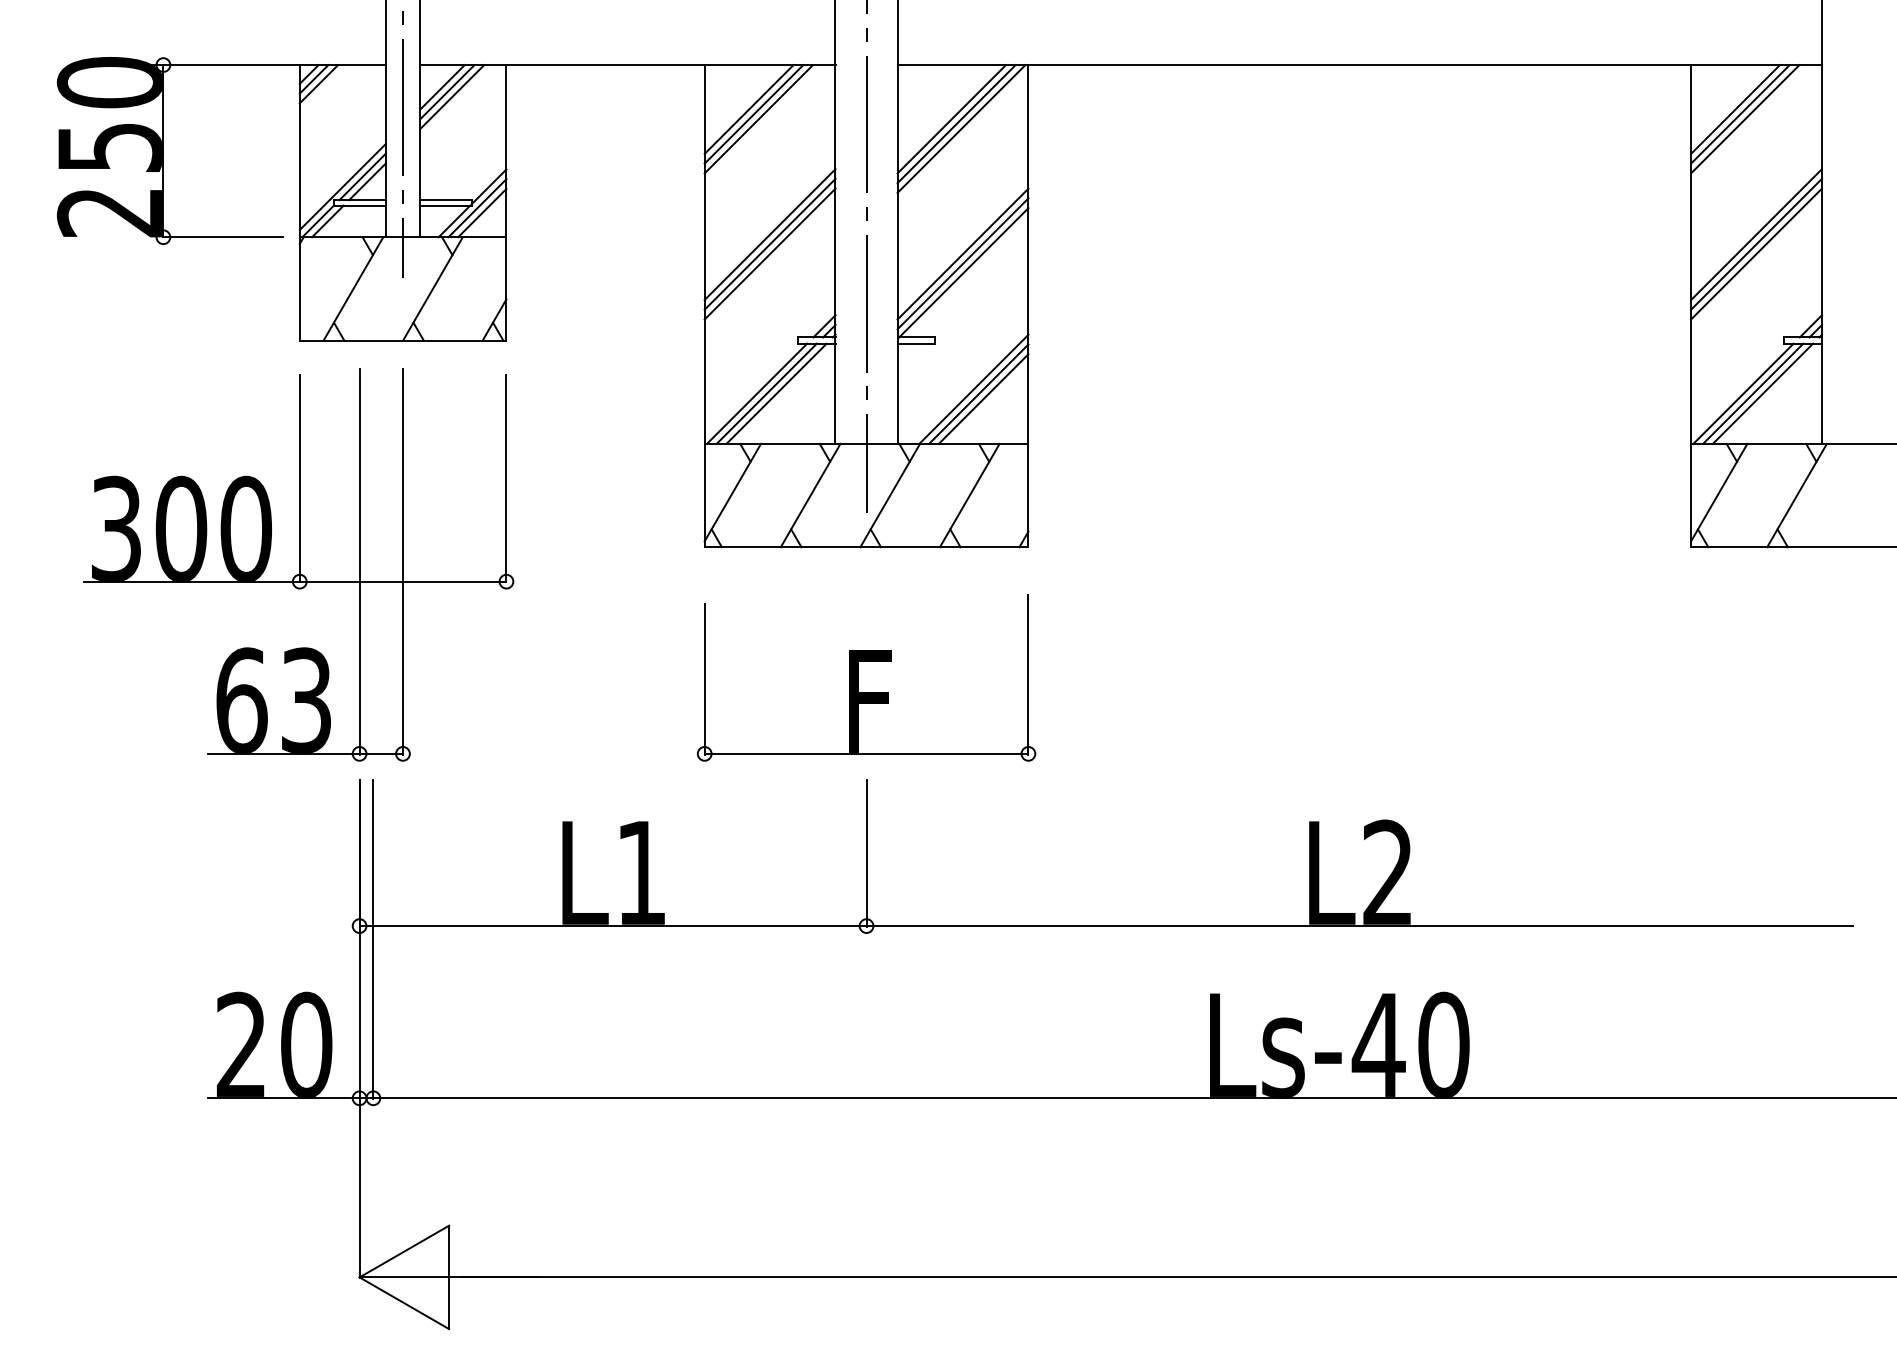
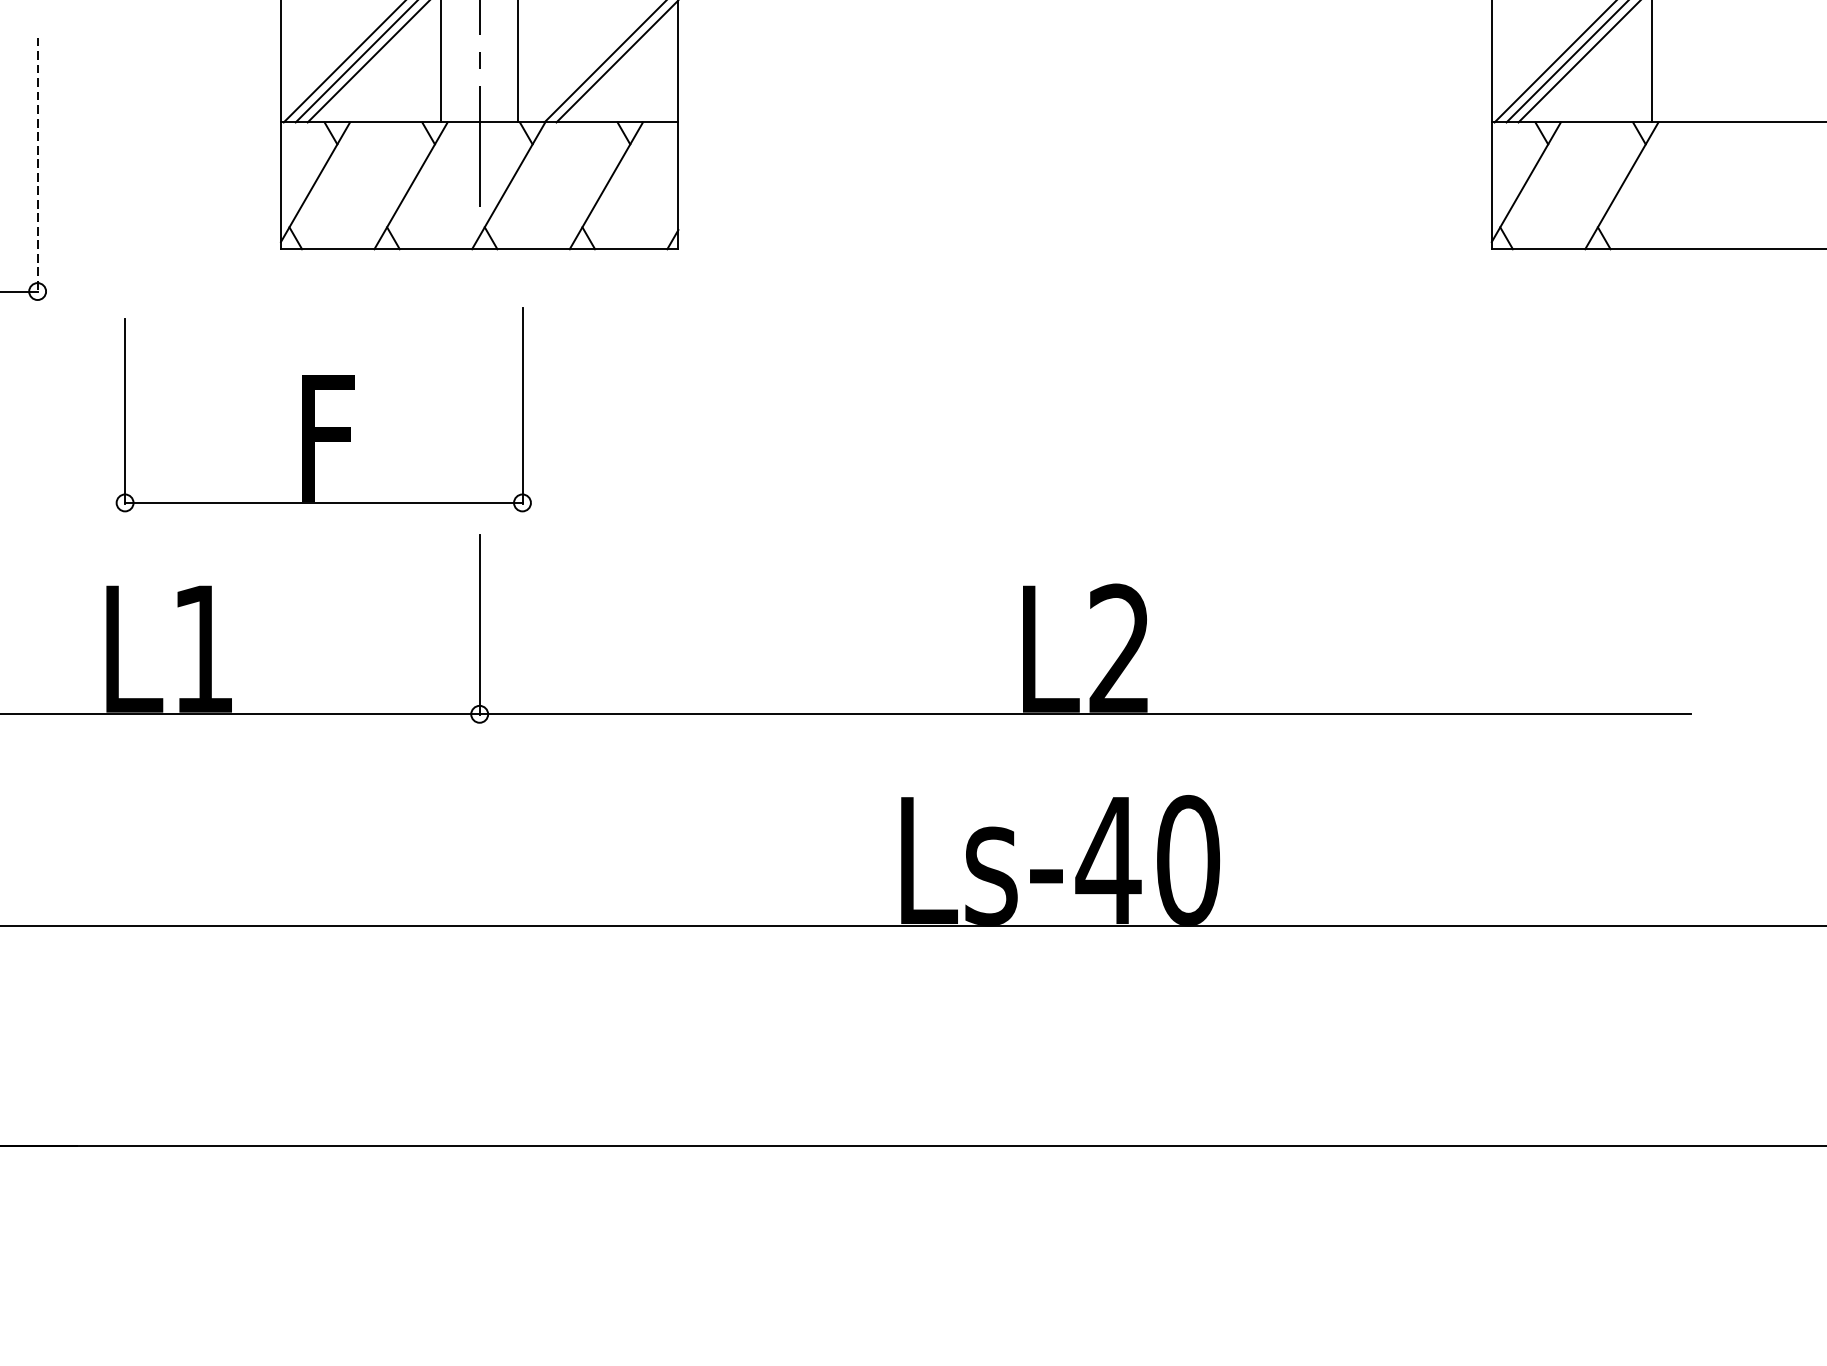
line: (983, 398) -> (623, 66), removed
line: (506, 478) -> (37, 164), solid -> dashed
part: (858, 677) -> (313, 409), moved

